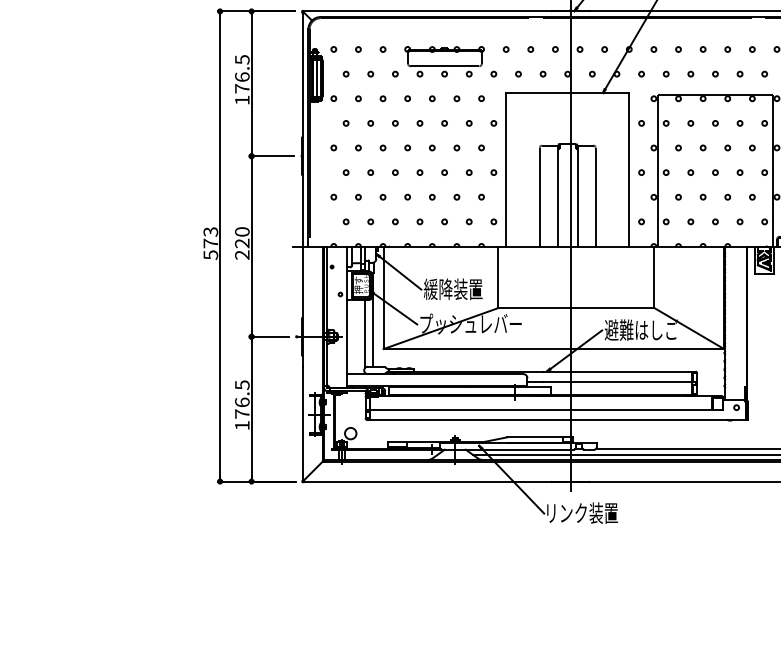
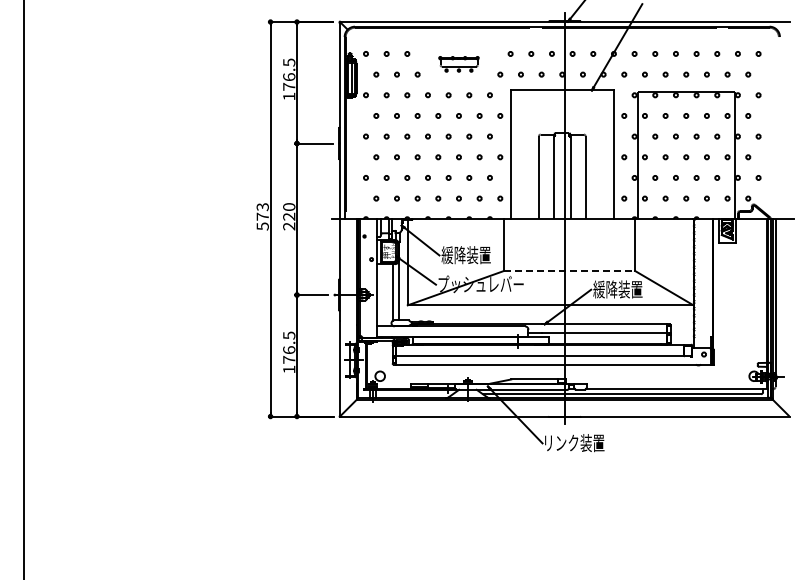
part: (444, 62) -> (458, 64), size x0.6
line: (577, 307) -> (570, 270), solid -> dashed
text: (640, 330) -> (623, 289), 避難はしご -> 緩降装置

